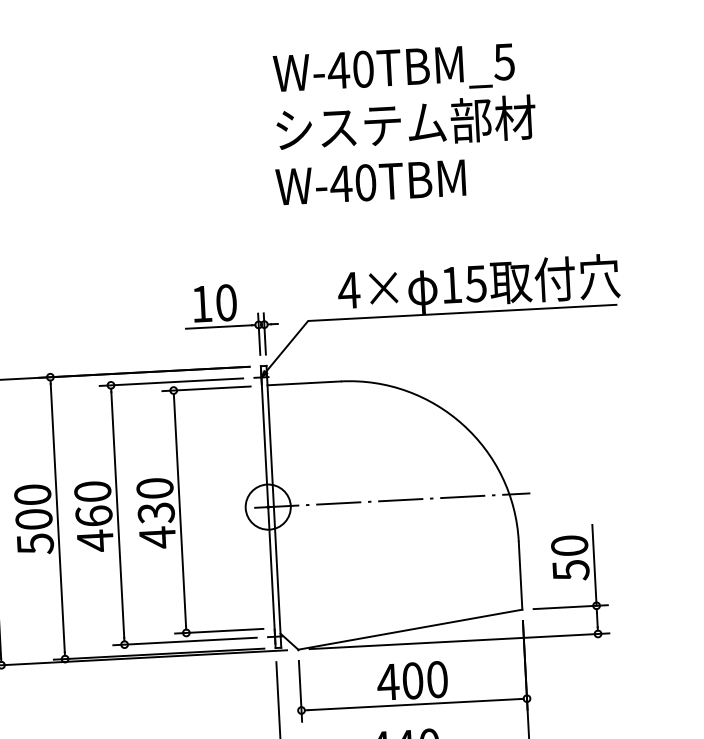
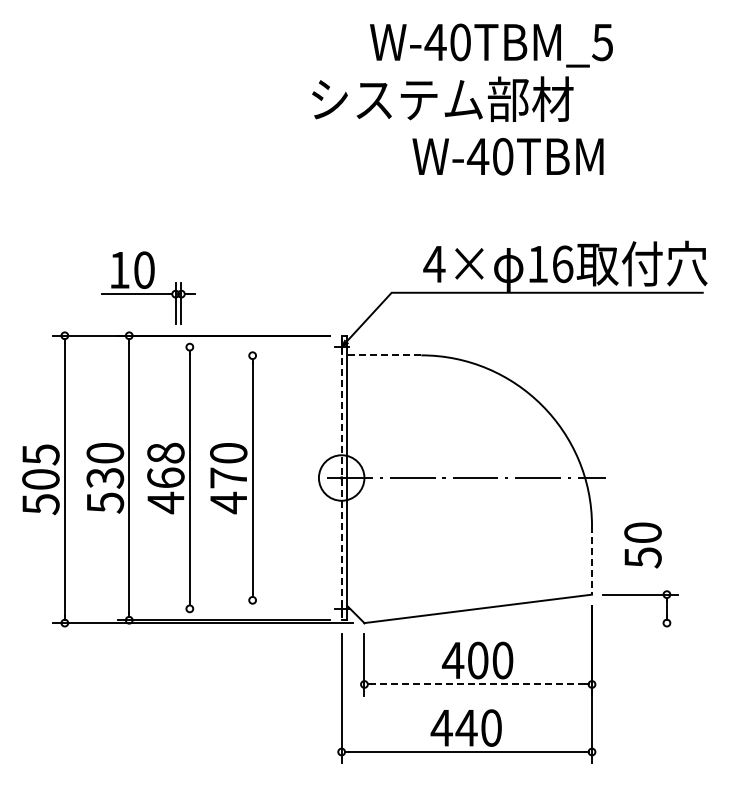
text: (405, 122) -> (442, 98), moved
text: (370, 182) -> (507, 156), moved
text: (475, 284) -> (562, 264), 15 -> 16
part: (231, 319) -> (148, 287), moved
line: (171, 382) -> (250, 347), removed
line: (304, 383) -> (384, 355), solid -> dashed
line: (206, 388) -> (285, 355), removed
text: (92, 490) -> (165, 452), 460 -> 468
line: (268, 507) -> (341, 478), solid -> dashed
text: (156, 512) -> (228, 477), 430 -> 470
text: (34, 518) -> (105, 477), 500 -> 530
line: (594, 565) -> (666, 553), removed
line: (521, 575) -> (592, 560), solid -> dashed
line: (218, 631) -> (285, 600), removed
line: (184, 641) -> (250, 608), removed
line: (458, 641) -> (526, 623), removed
line: (414, 704) -> (478, 684), solid -> dashed

